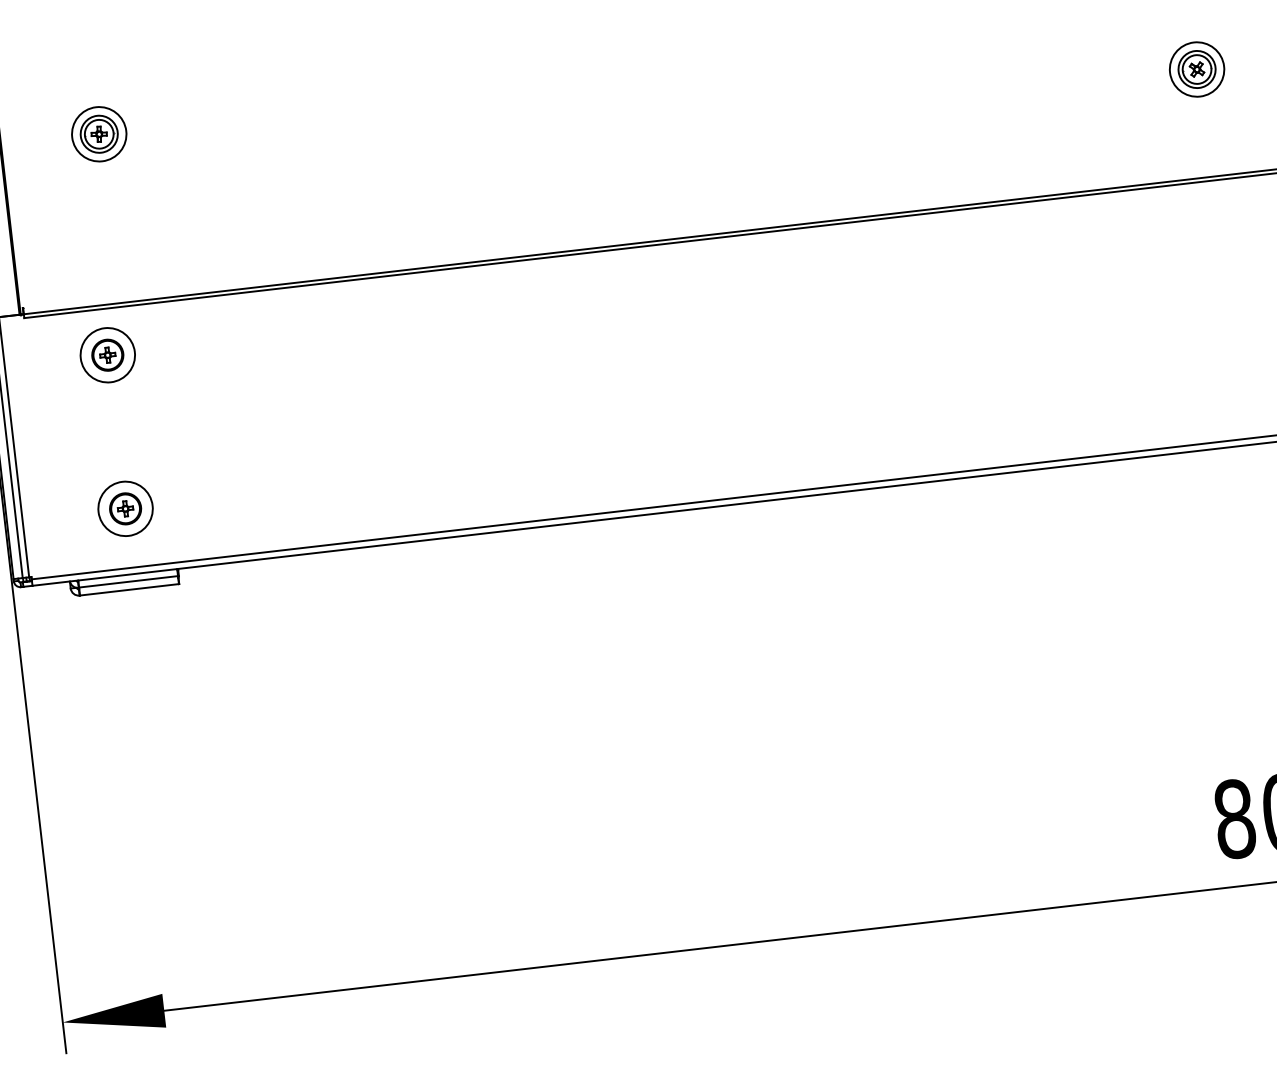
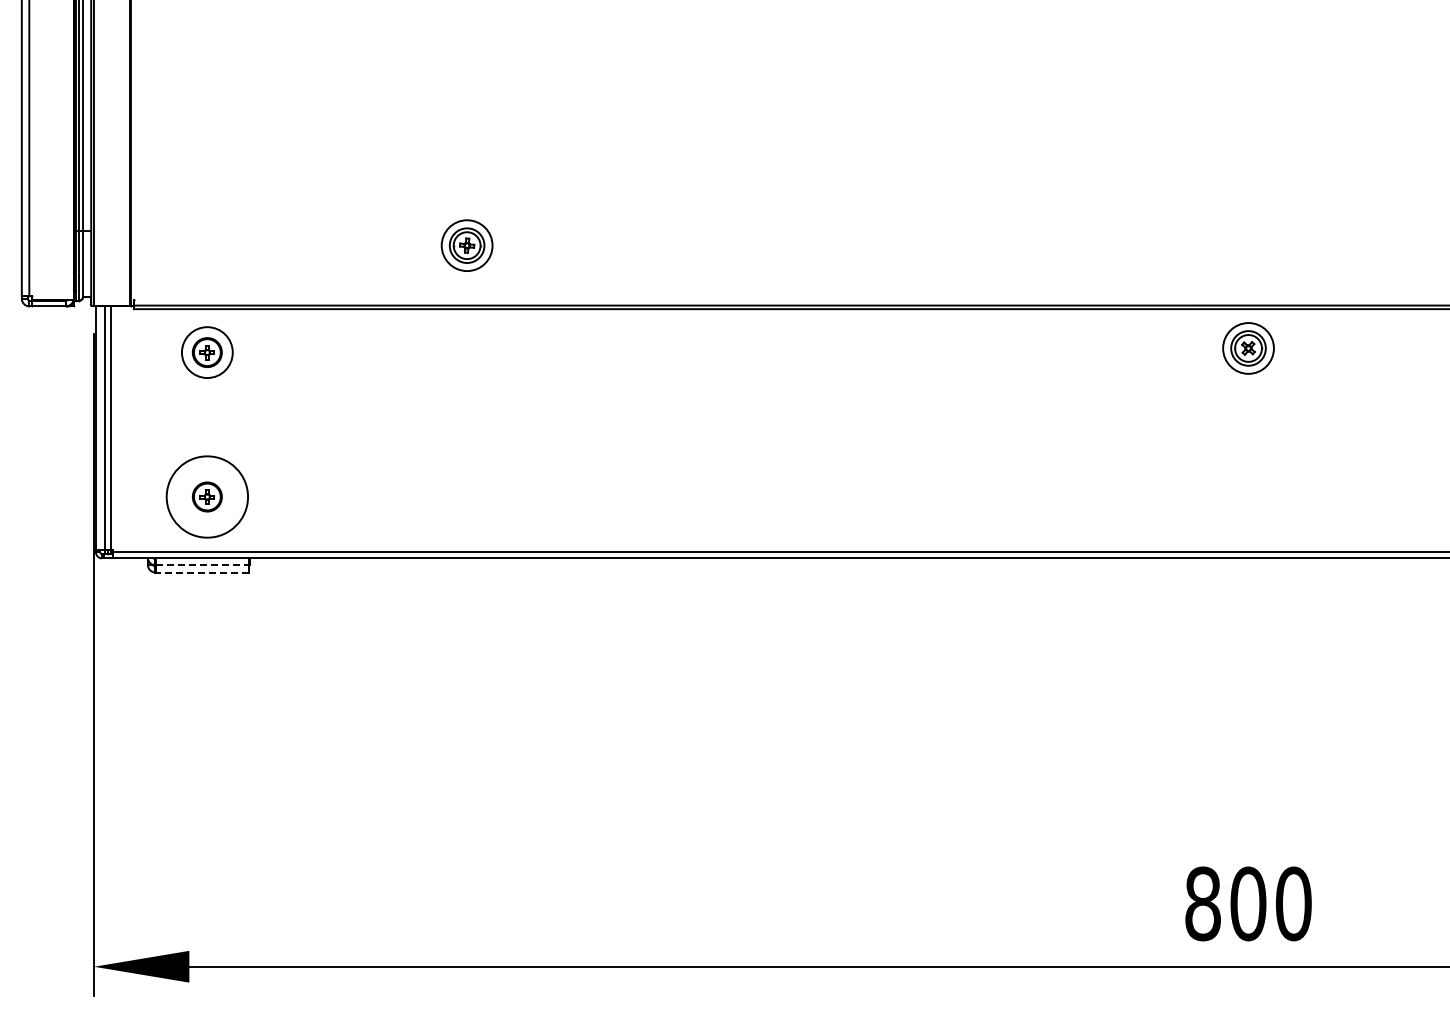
part: (1197, 69) -> (1248, 348), moved
part: (98, 134) -> (466, 245), moved
circle: (124, 508) -> (206, 496), size x1.6
line: (128, 582) -> (202, 565), solid -> dashed
line: (129, 589) -> (202, 572), solid -> dashed

